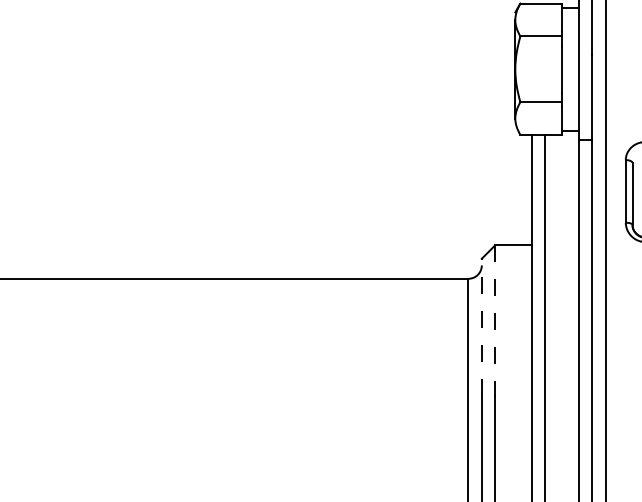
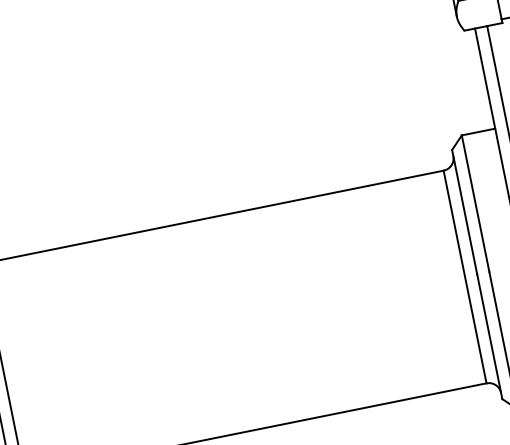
line: (495, 321) -> (475, 204), dashed -> solid
line: (481, 327) -> (464, 212), dashed -> solid

